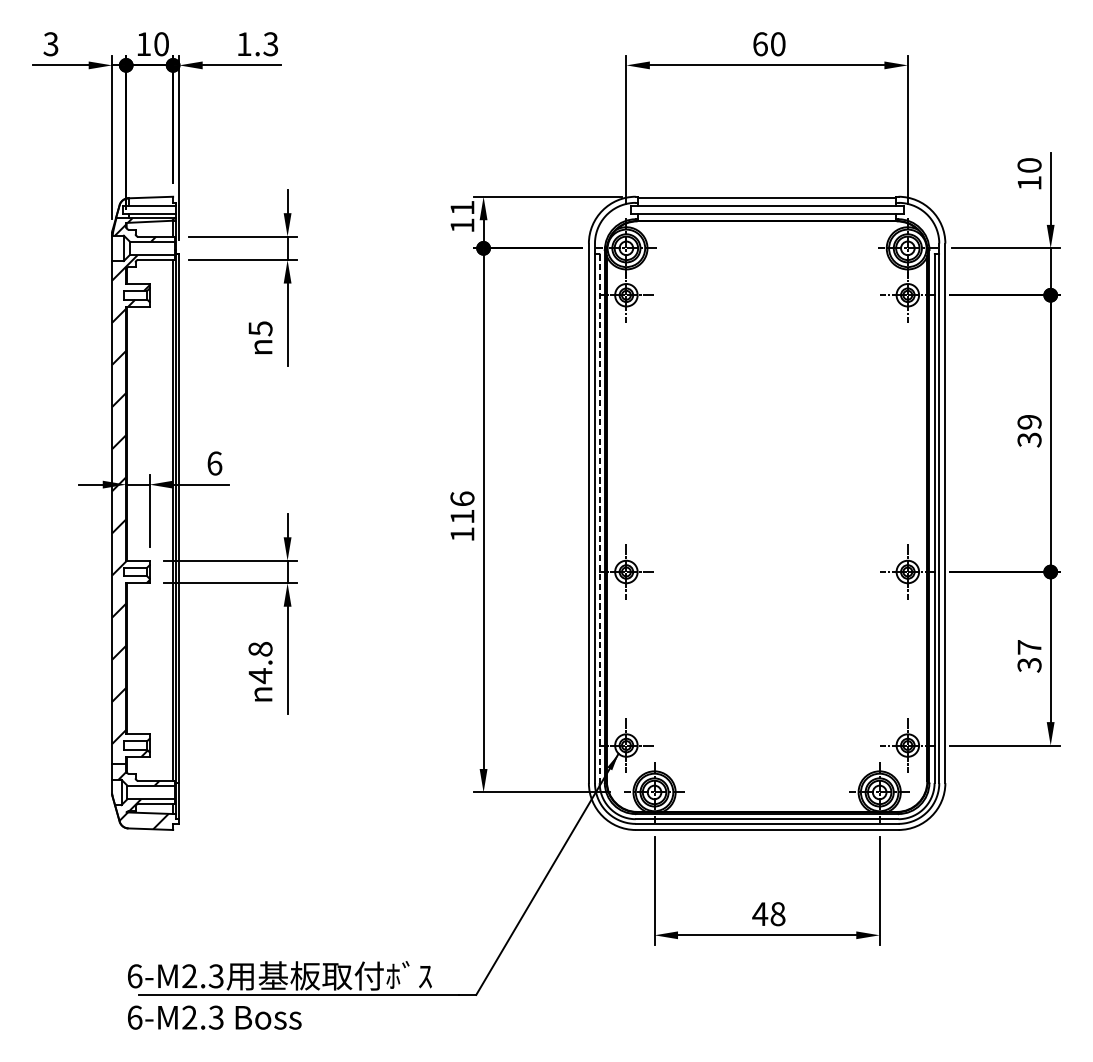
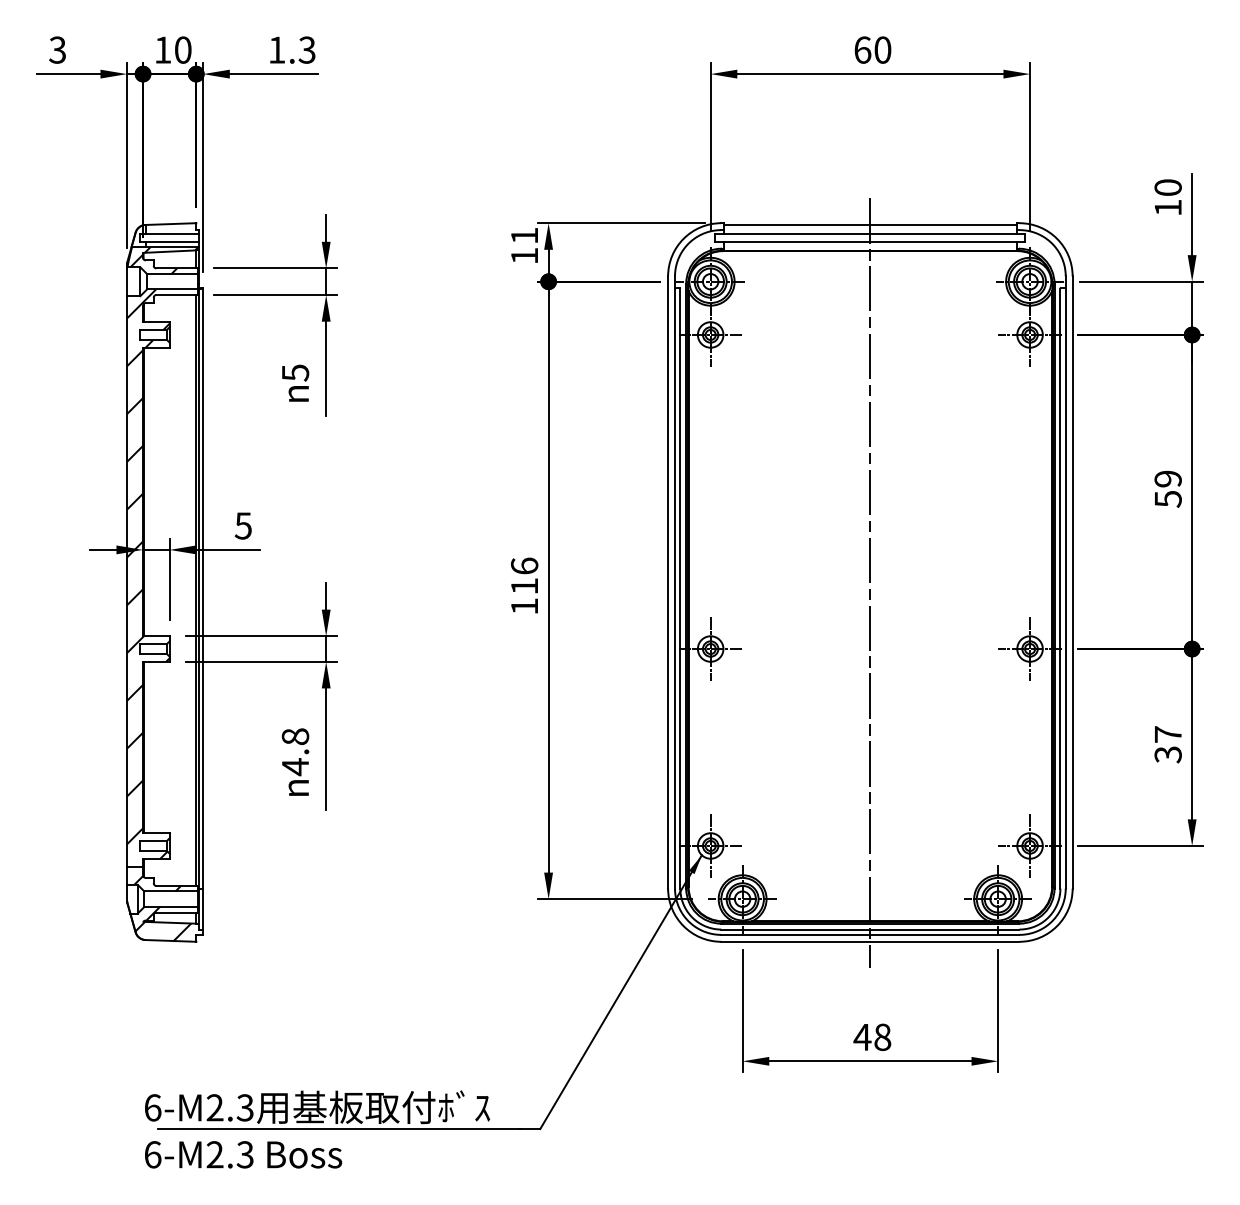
text: (1028, 439) -> (1167, 498), 39 -> 59
text: (214, 463) -> (243, 525), 6 -> 5
line: (767, 514) -> (870, 583), added
line: (599, 518) -> (680, 588), dashed -> solid

